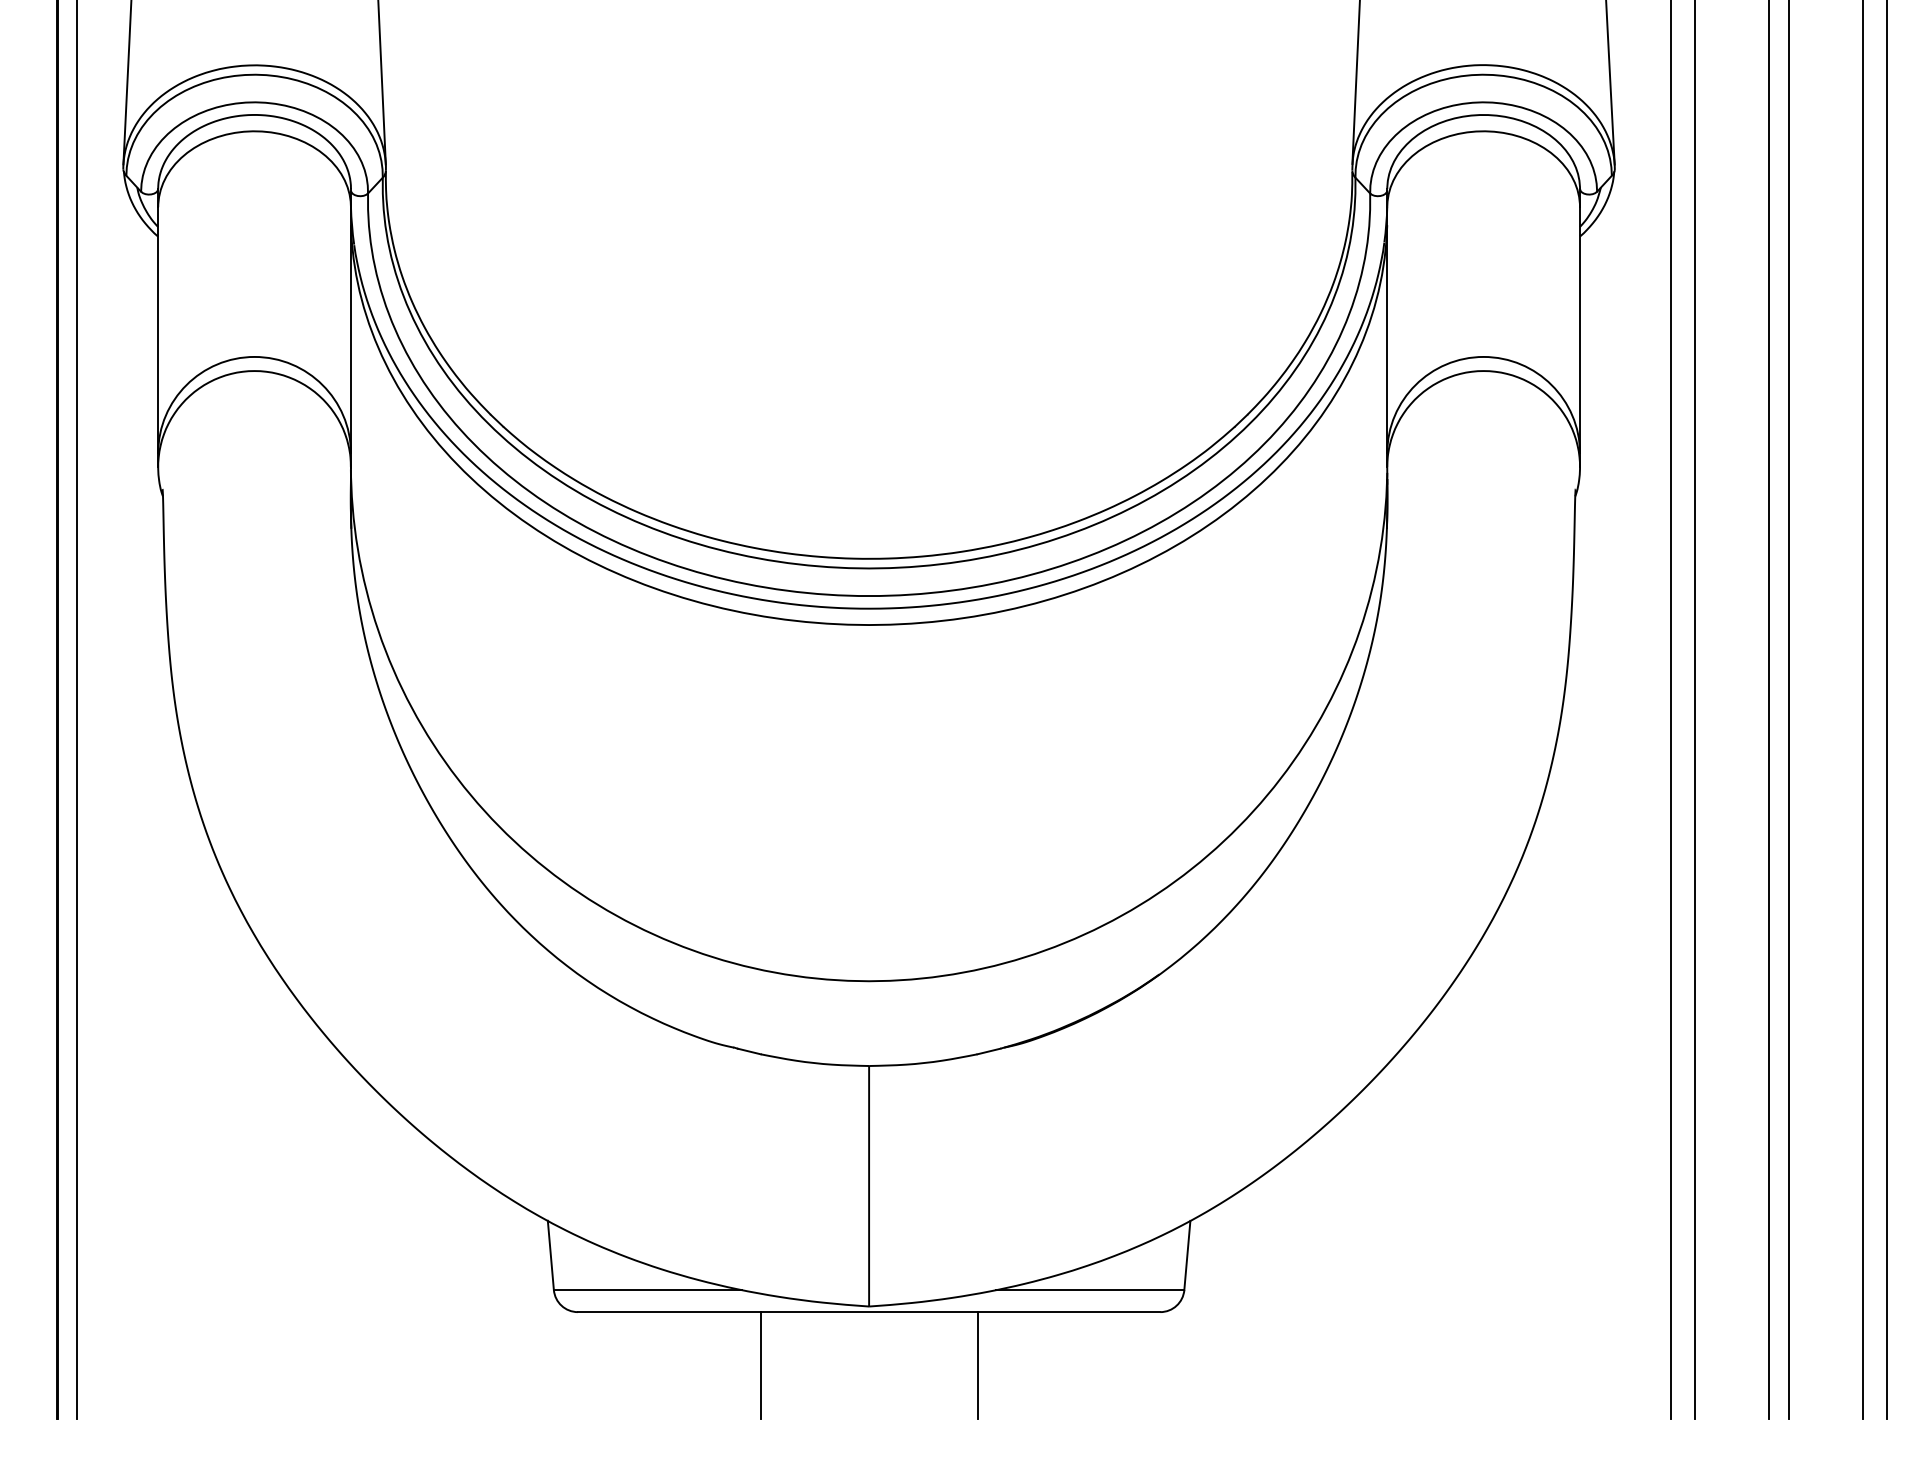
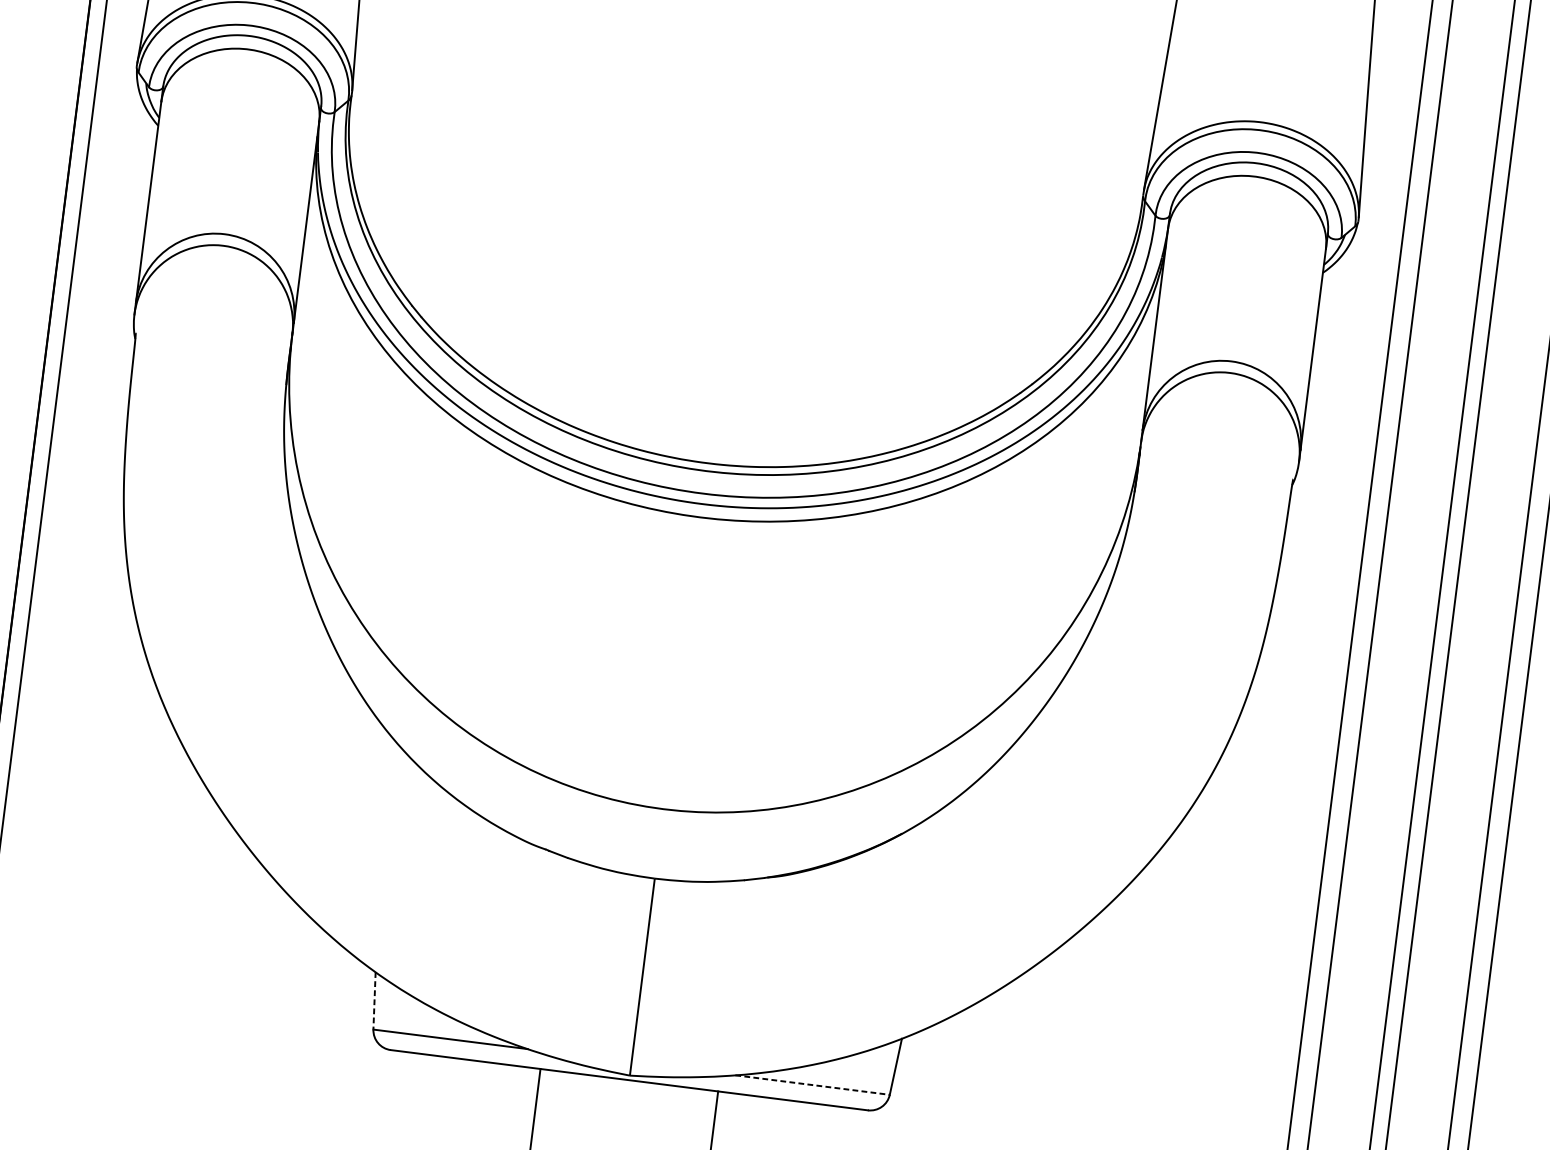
line: (550, 1255) -> (374, 1000), solid -> dashed
line: (1090, 1290) -> (812, 1085), solid -> dashed

